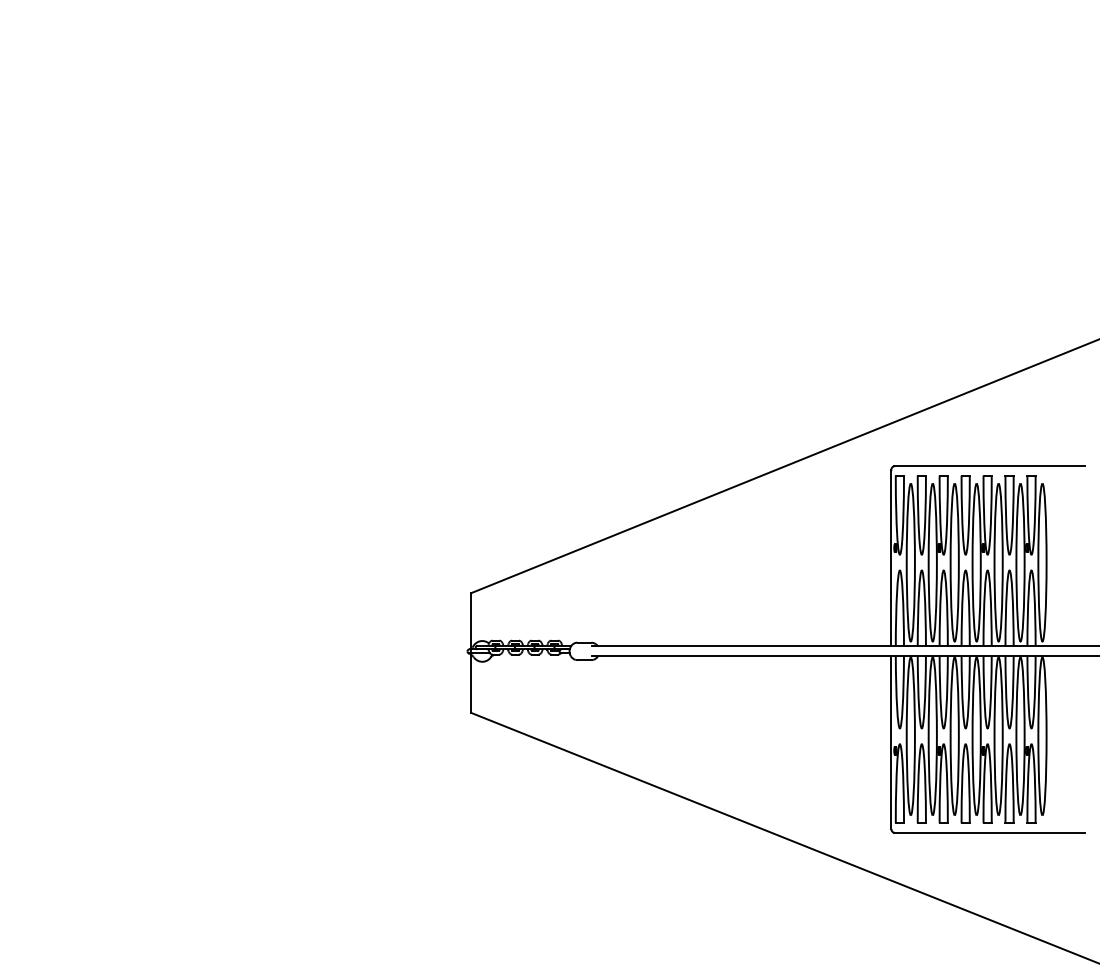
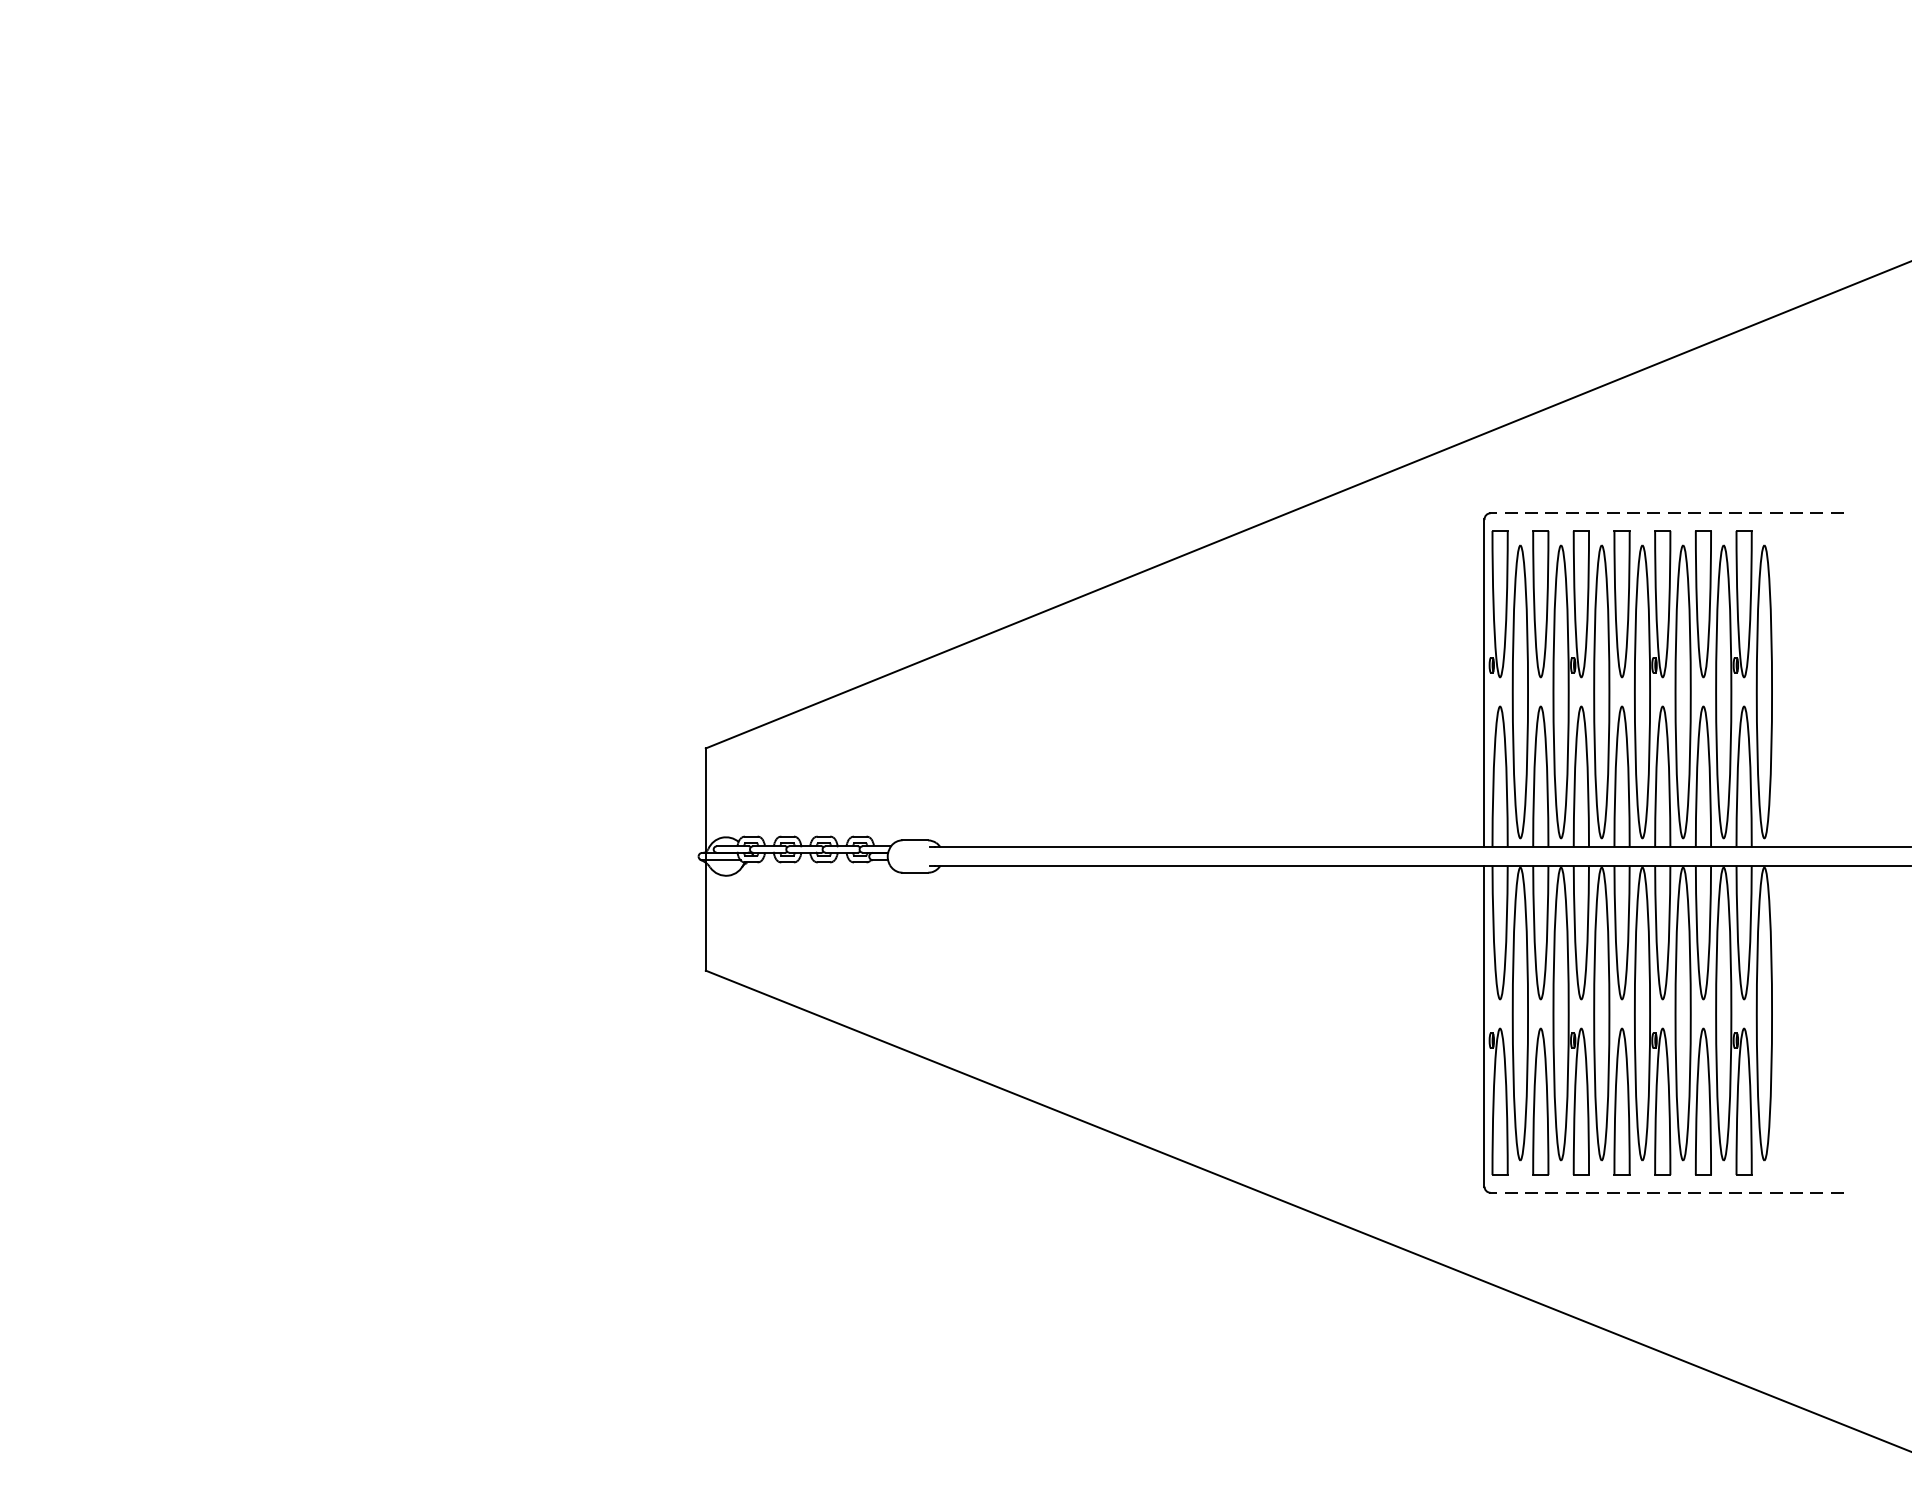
line: (989, 466) -> (1666, 513), solid -> dashed
line: (989, 832) -> (1666, 1192), solid -> dashed

